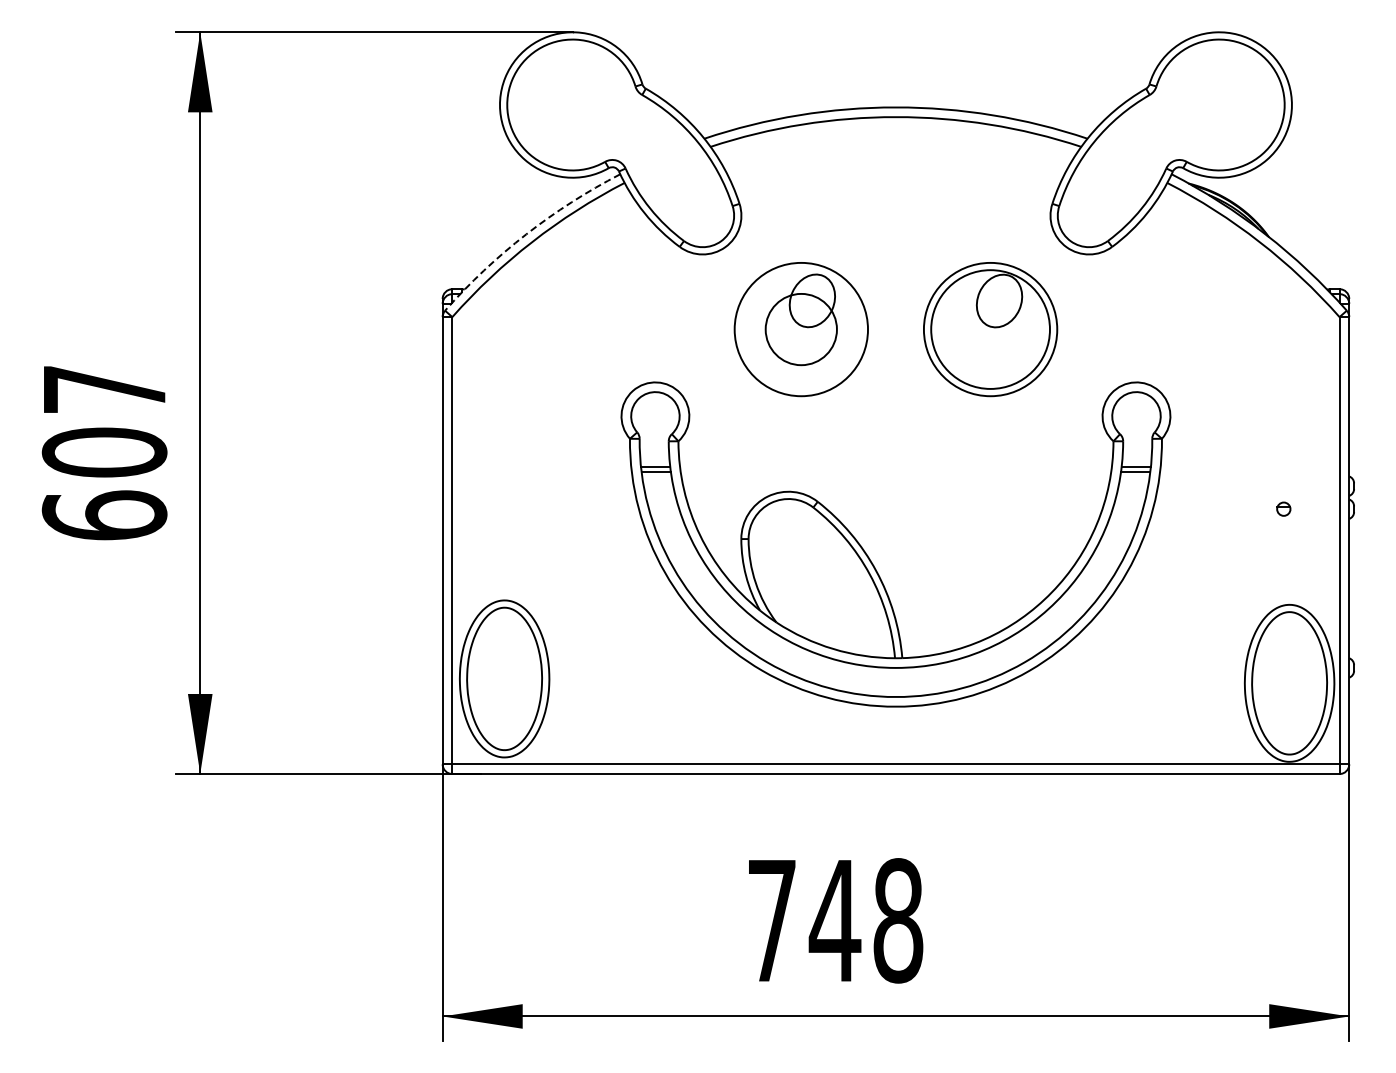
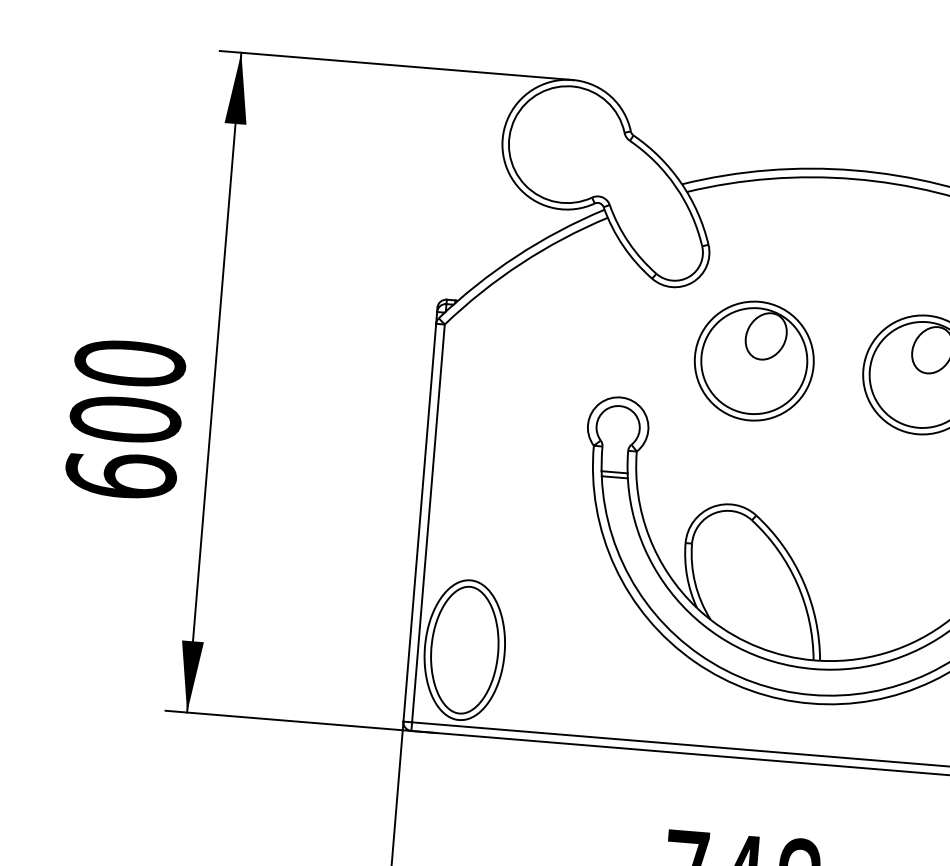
arc: (526, 234) -> (516, 256), dashed -> solid
circle: (800, 329) -> (753, 361), size x1.67
text: (104, 389) -> (130, 363), 607 -> 600

